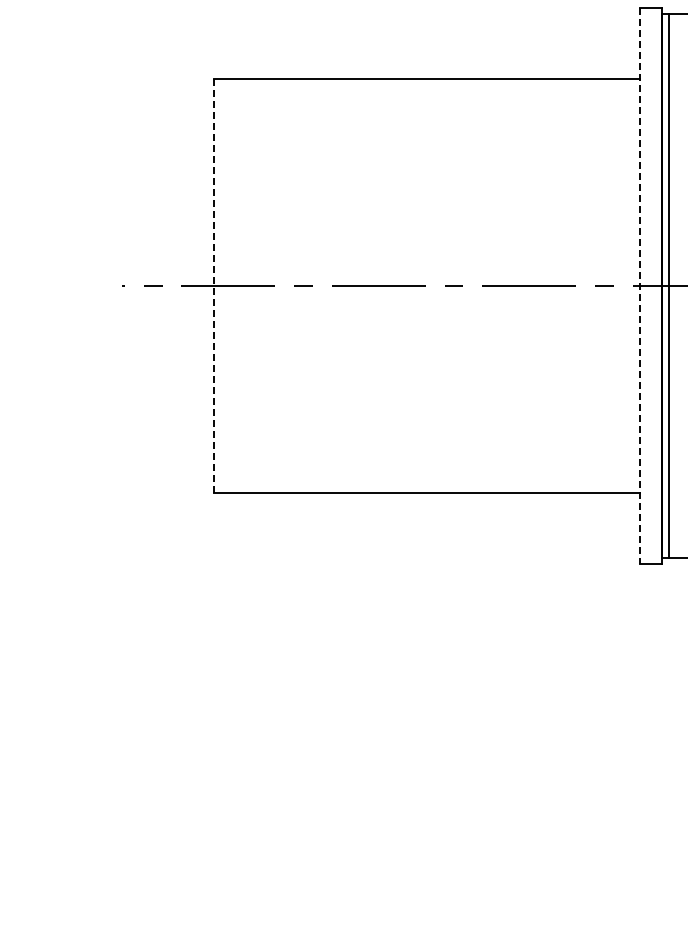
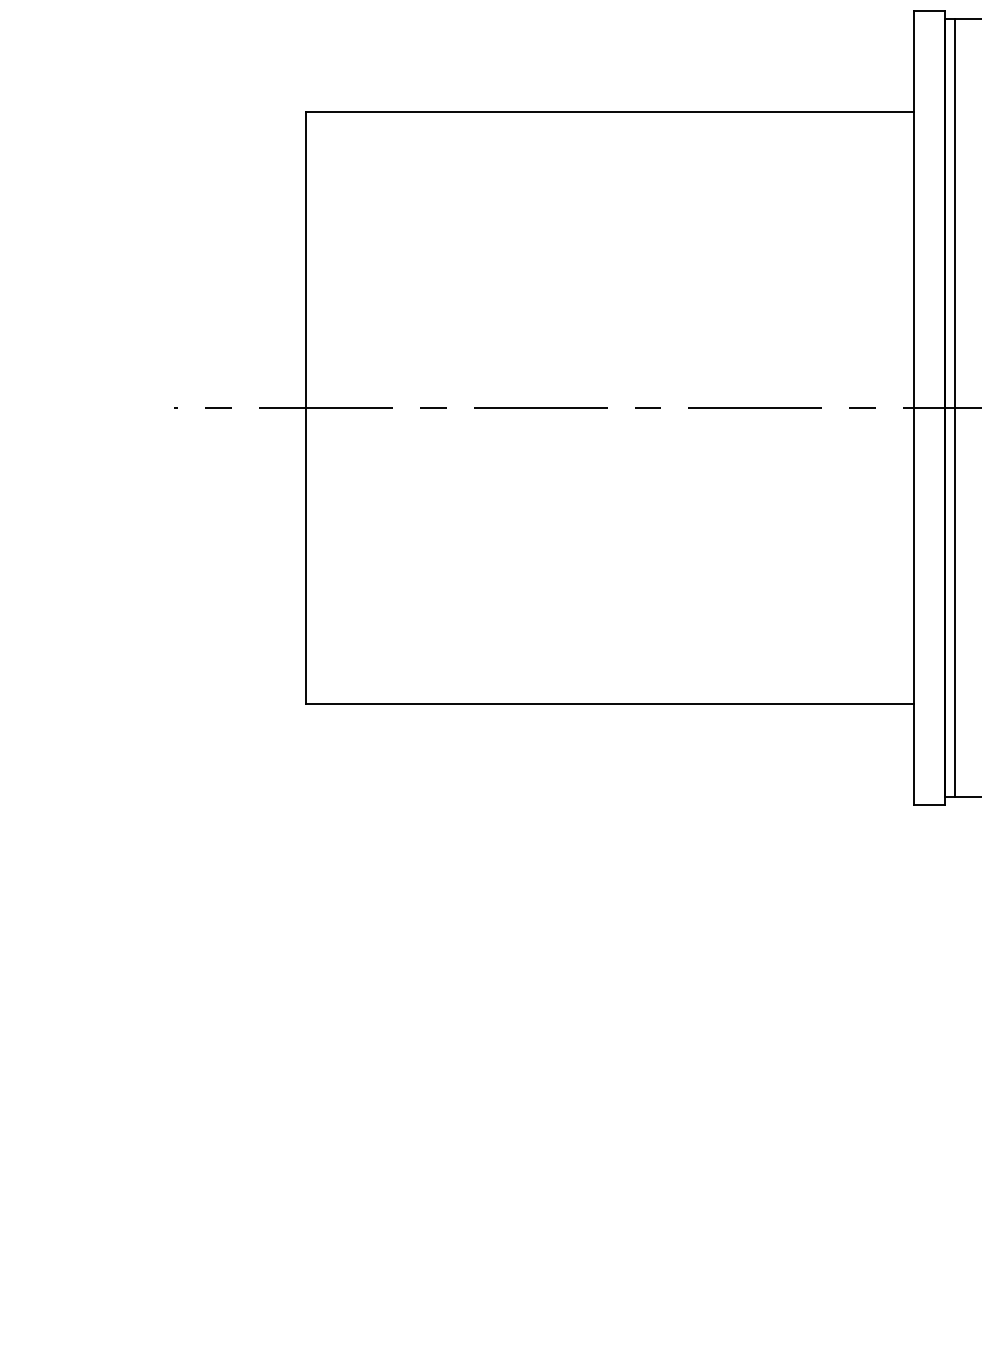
line: (214, 286) -> (306, 409), dashed -> solid
line: (640, 286) -> (914, 409), dashed -> solid

